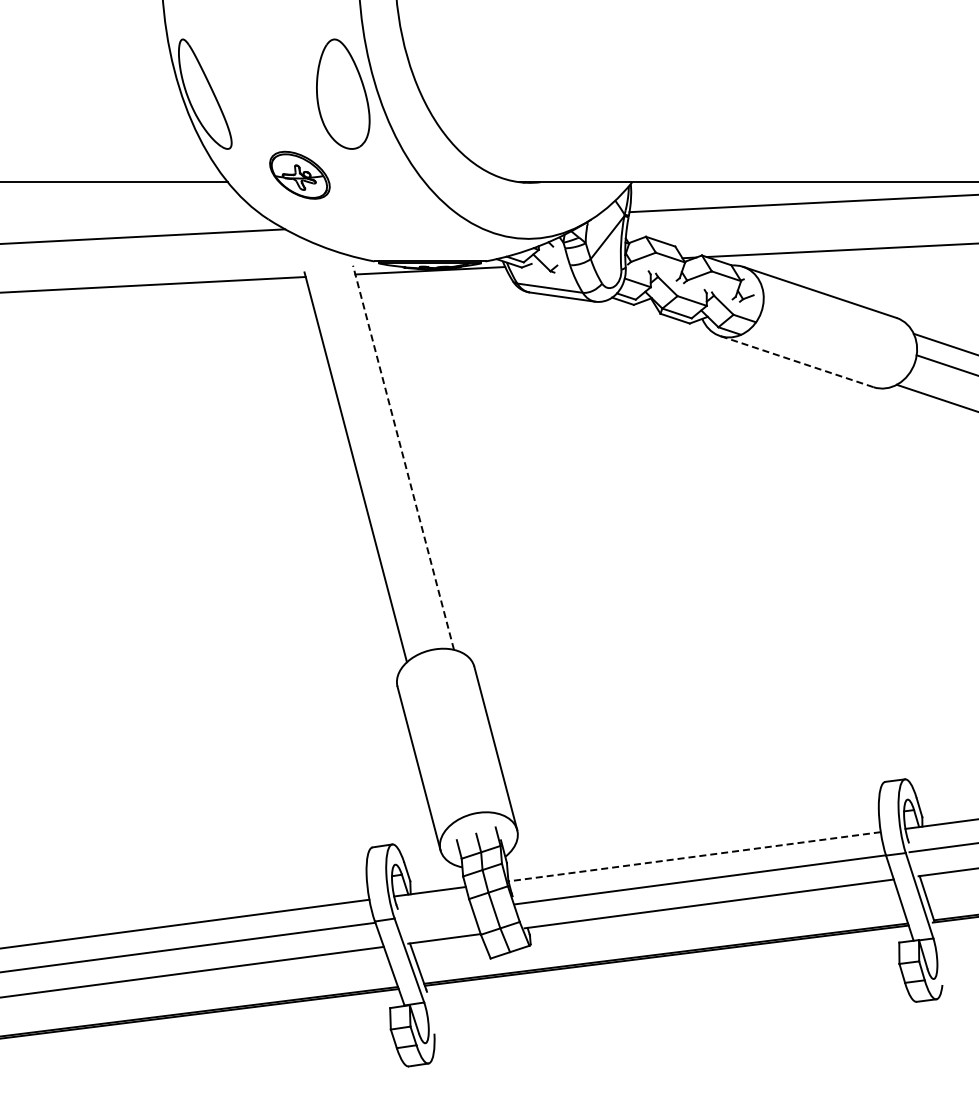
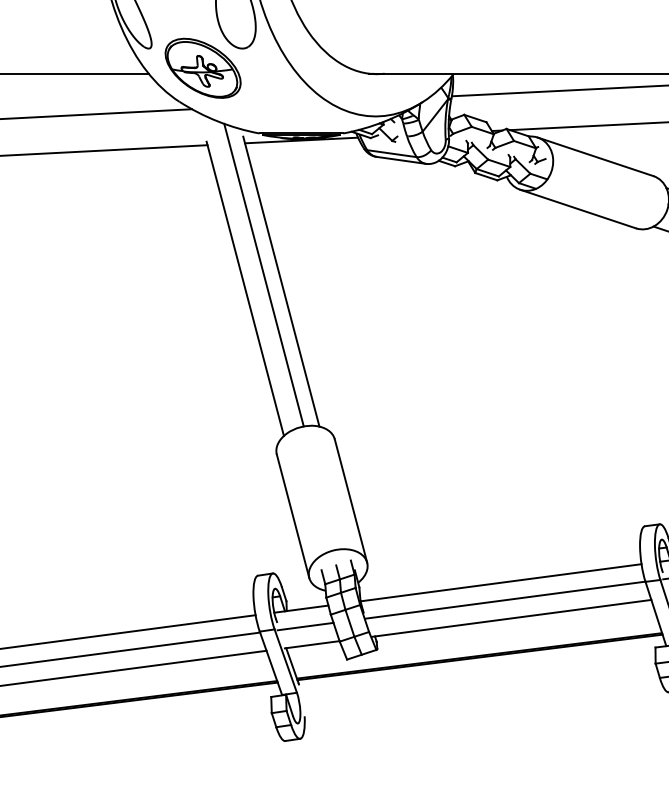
part: (299, 175) -> (202, 68), size x1.67
line: (796, 361) -> (577, 208), dashed -> solid
line: (380, 448) -> (263, 274), added
line: (403, 457) -> (281, 281), dashed -> solid
line: (694, 856) -> (500, 582), dashed -> solid
line: (435, 914) -> (305, 626), added

